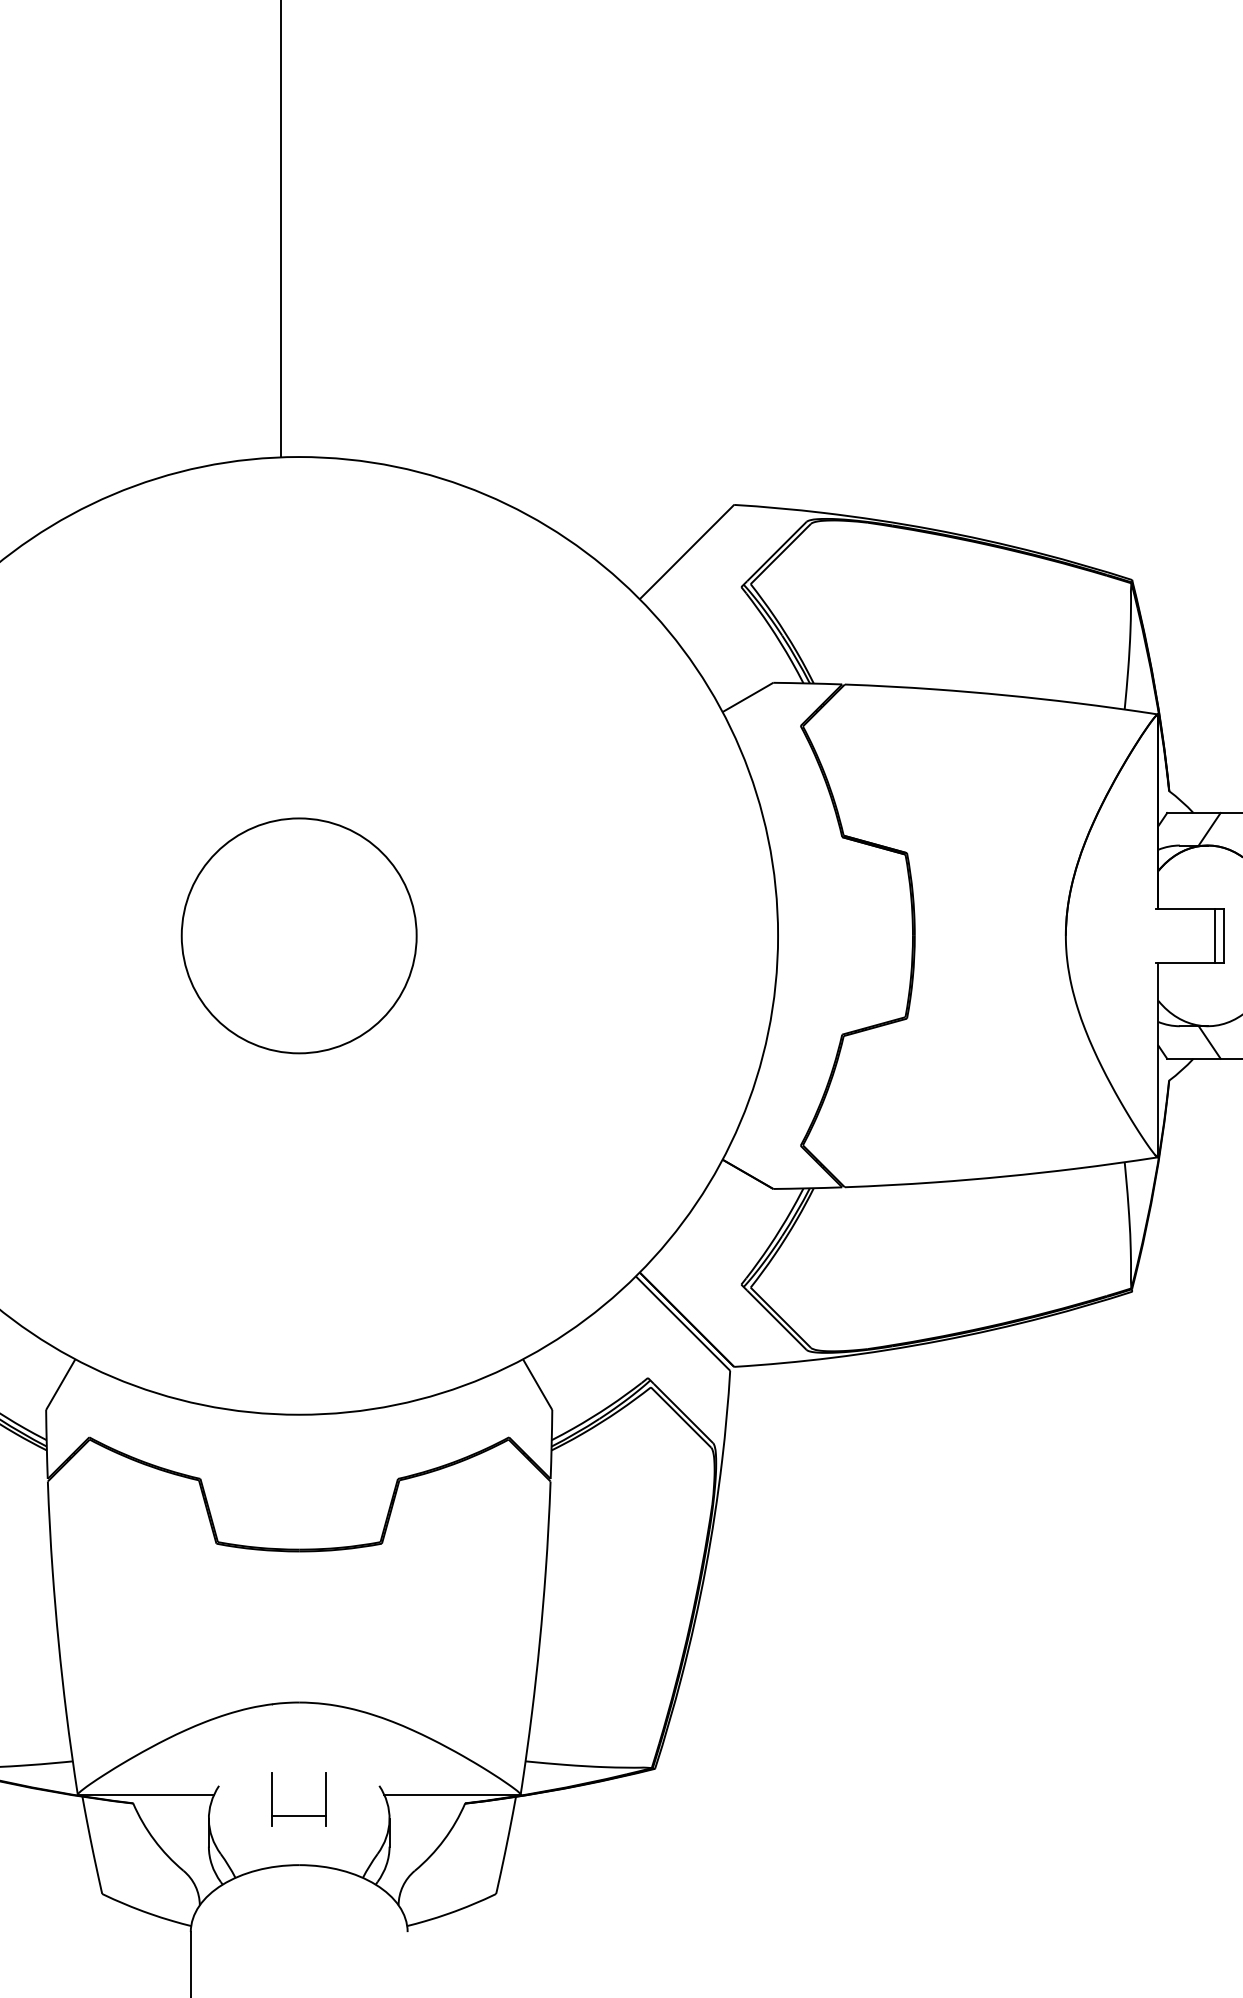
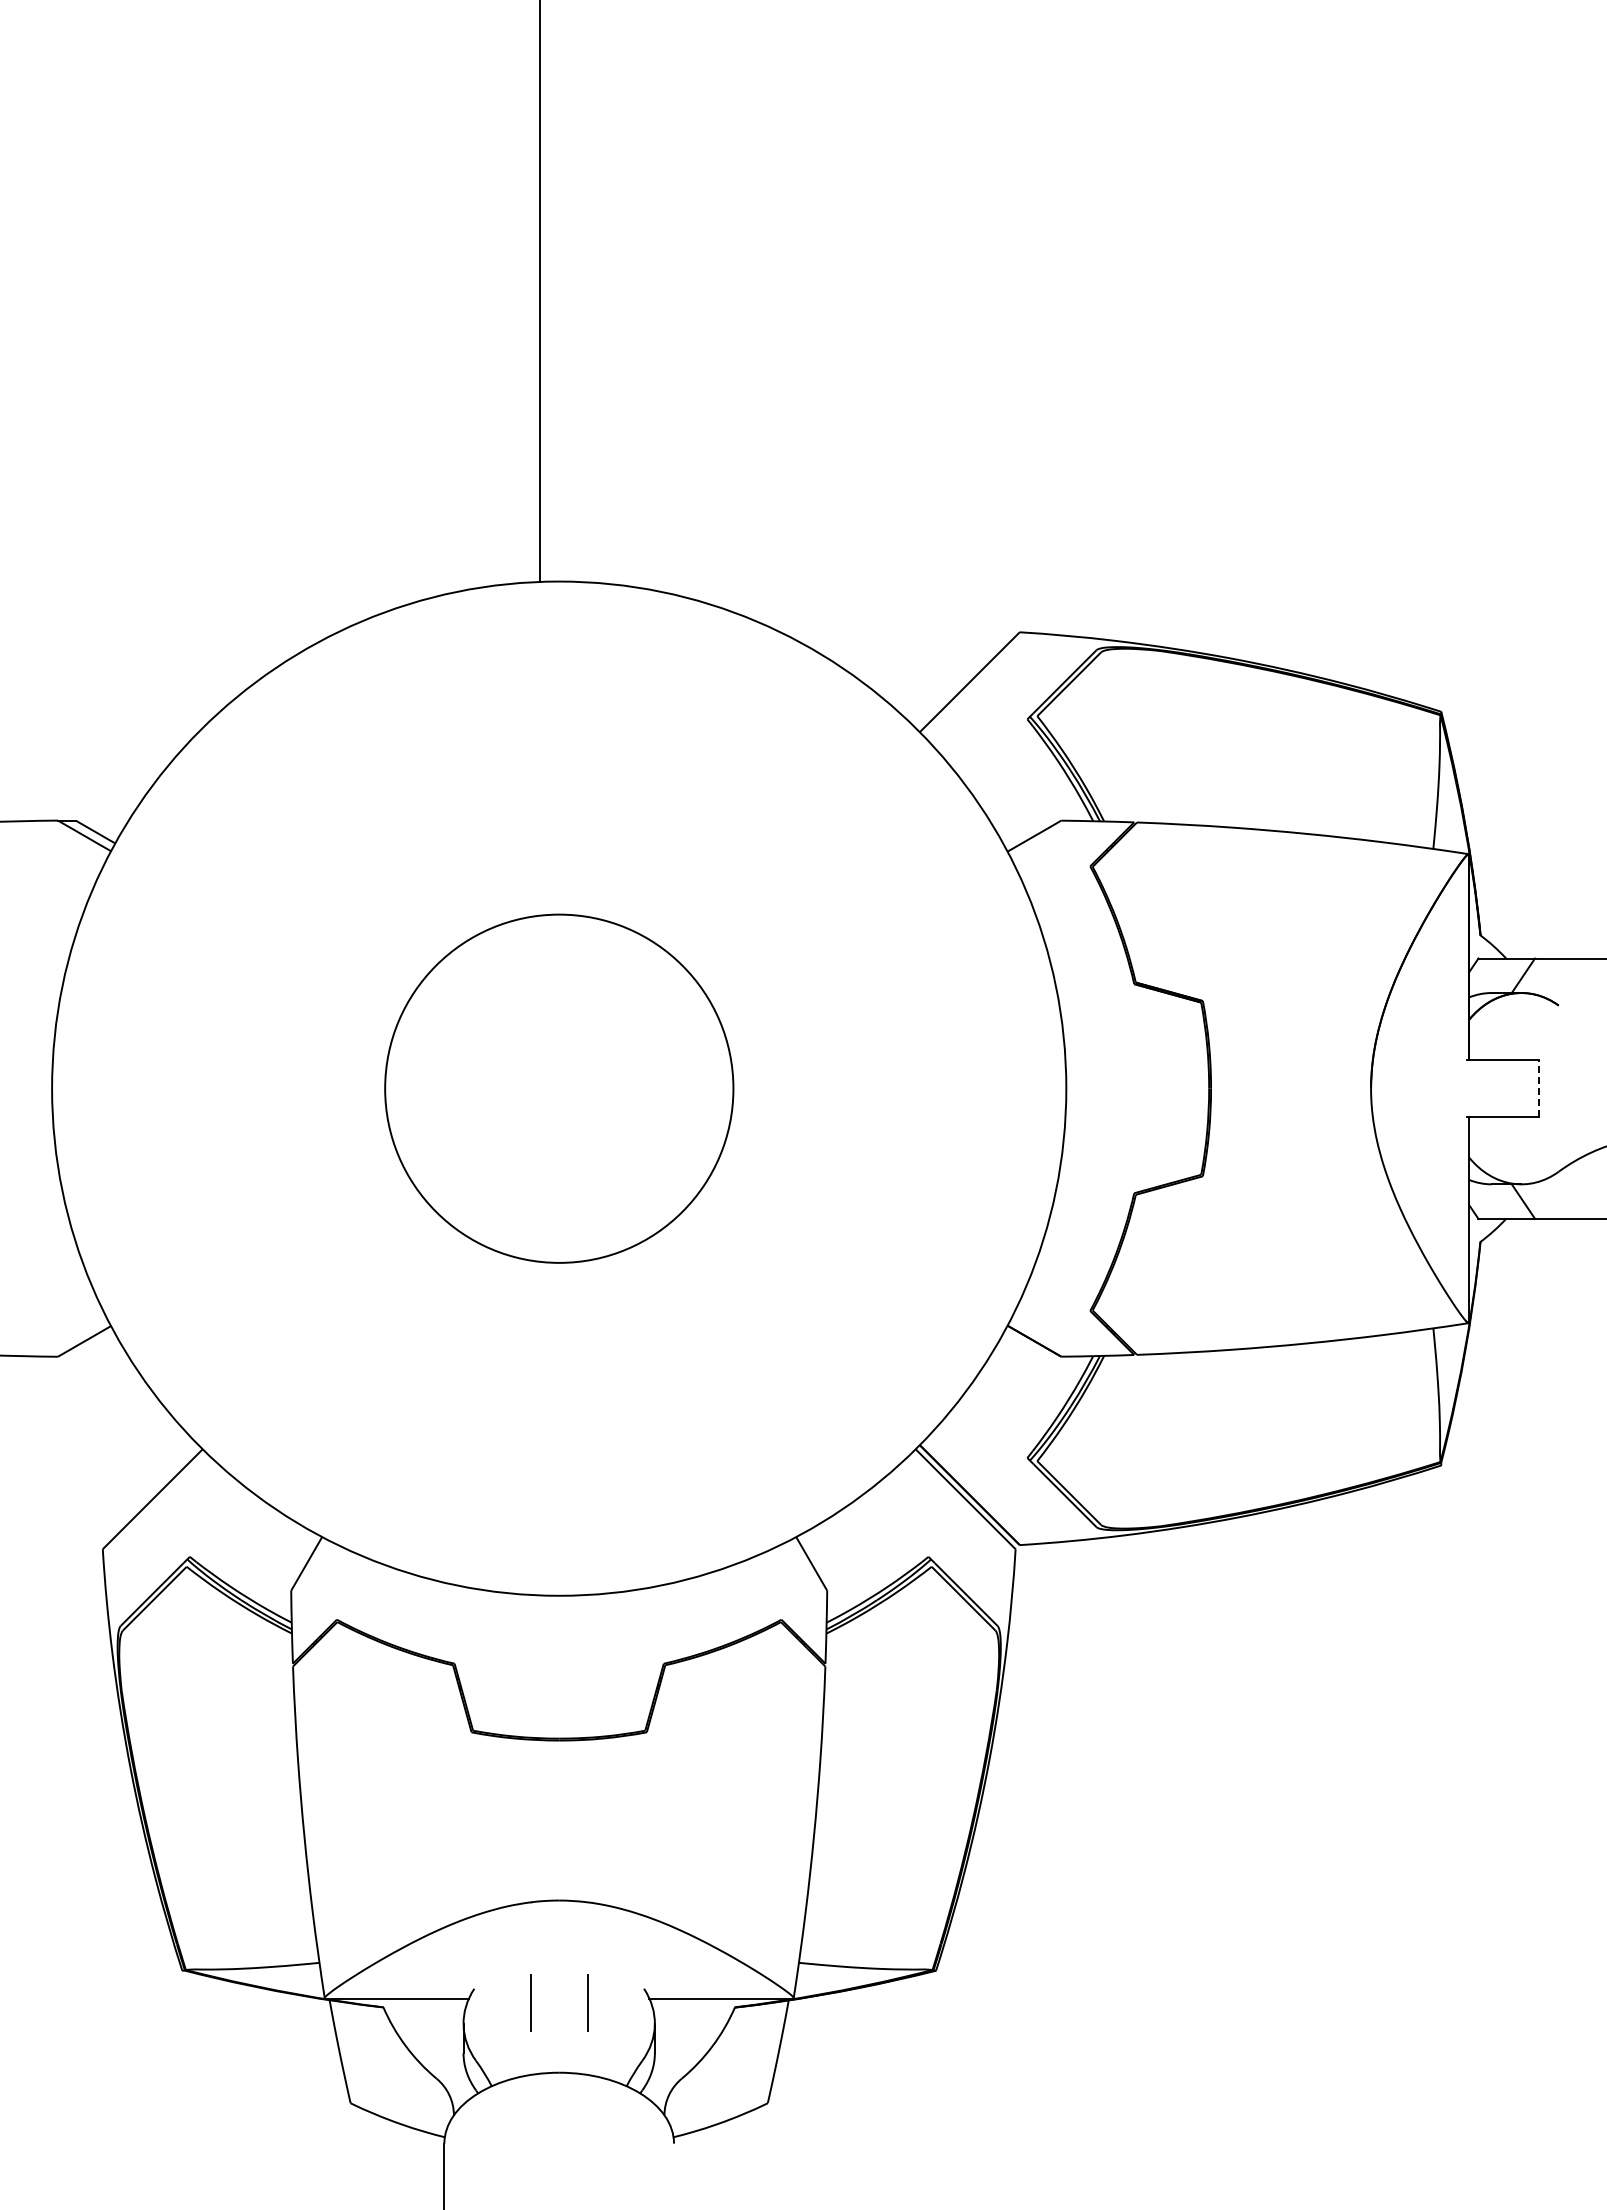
circle: (298, 935) -> (558, 1088), size x1.4
line: (1215, 935) -> (1529, 1088), removed
line: (1223, 935) -> (1538, 1088), solid -> dashed
line: (298, 1816) -> (558, 2021), removed

